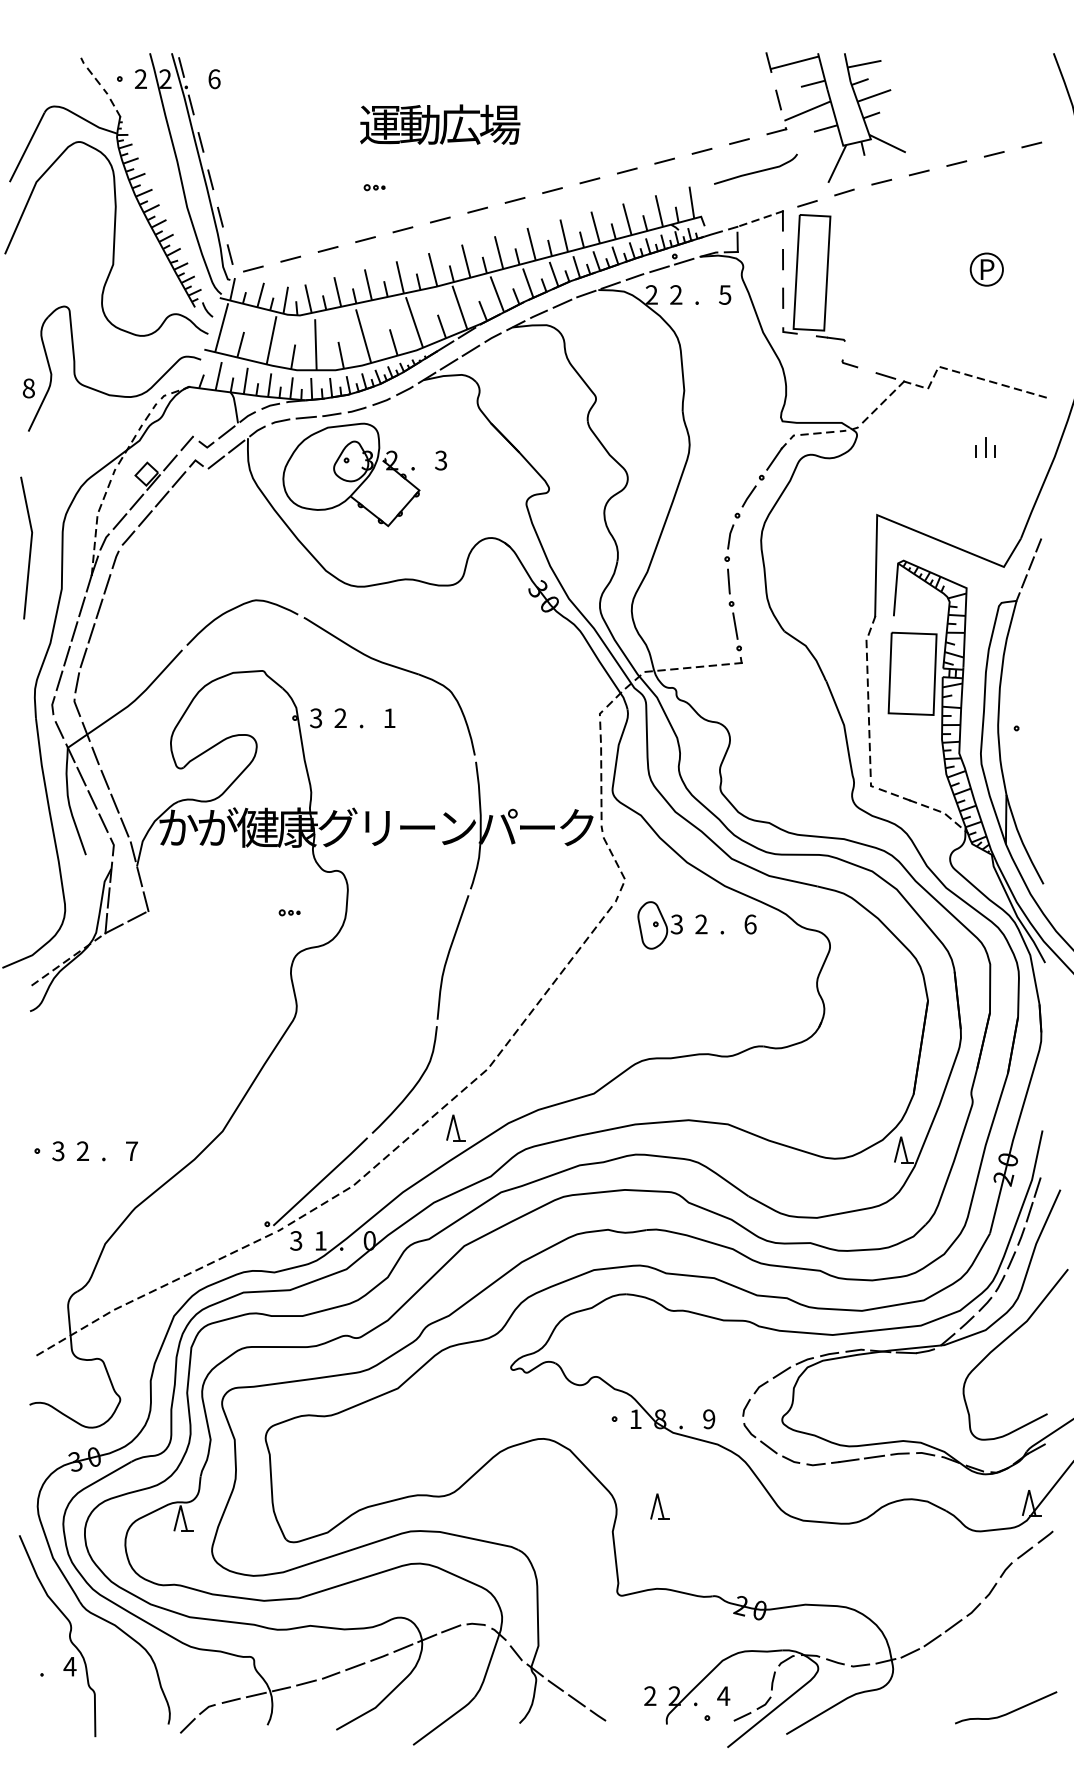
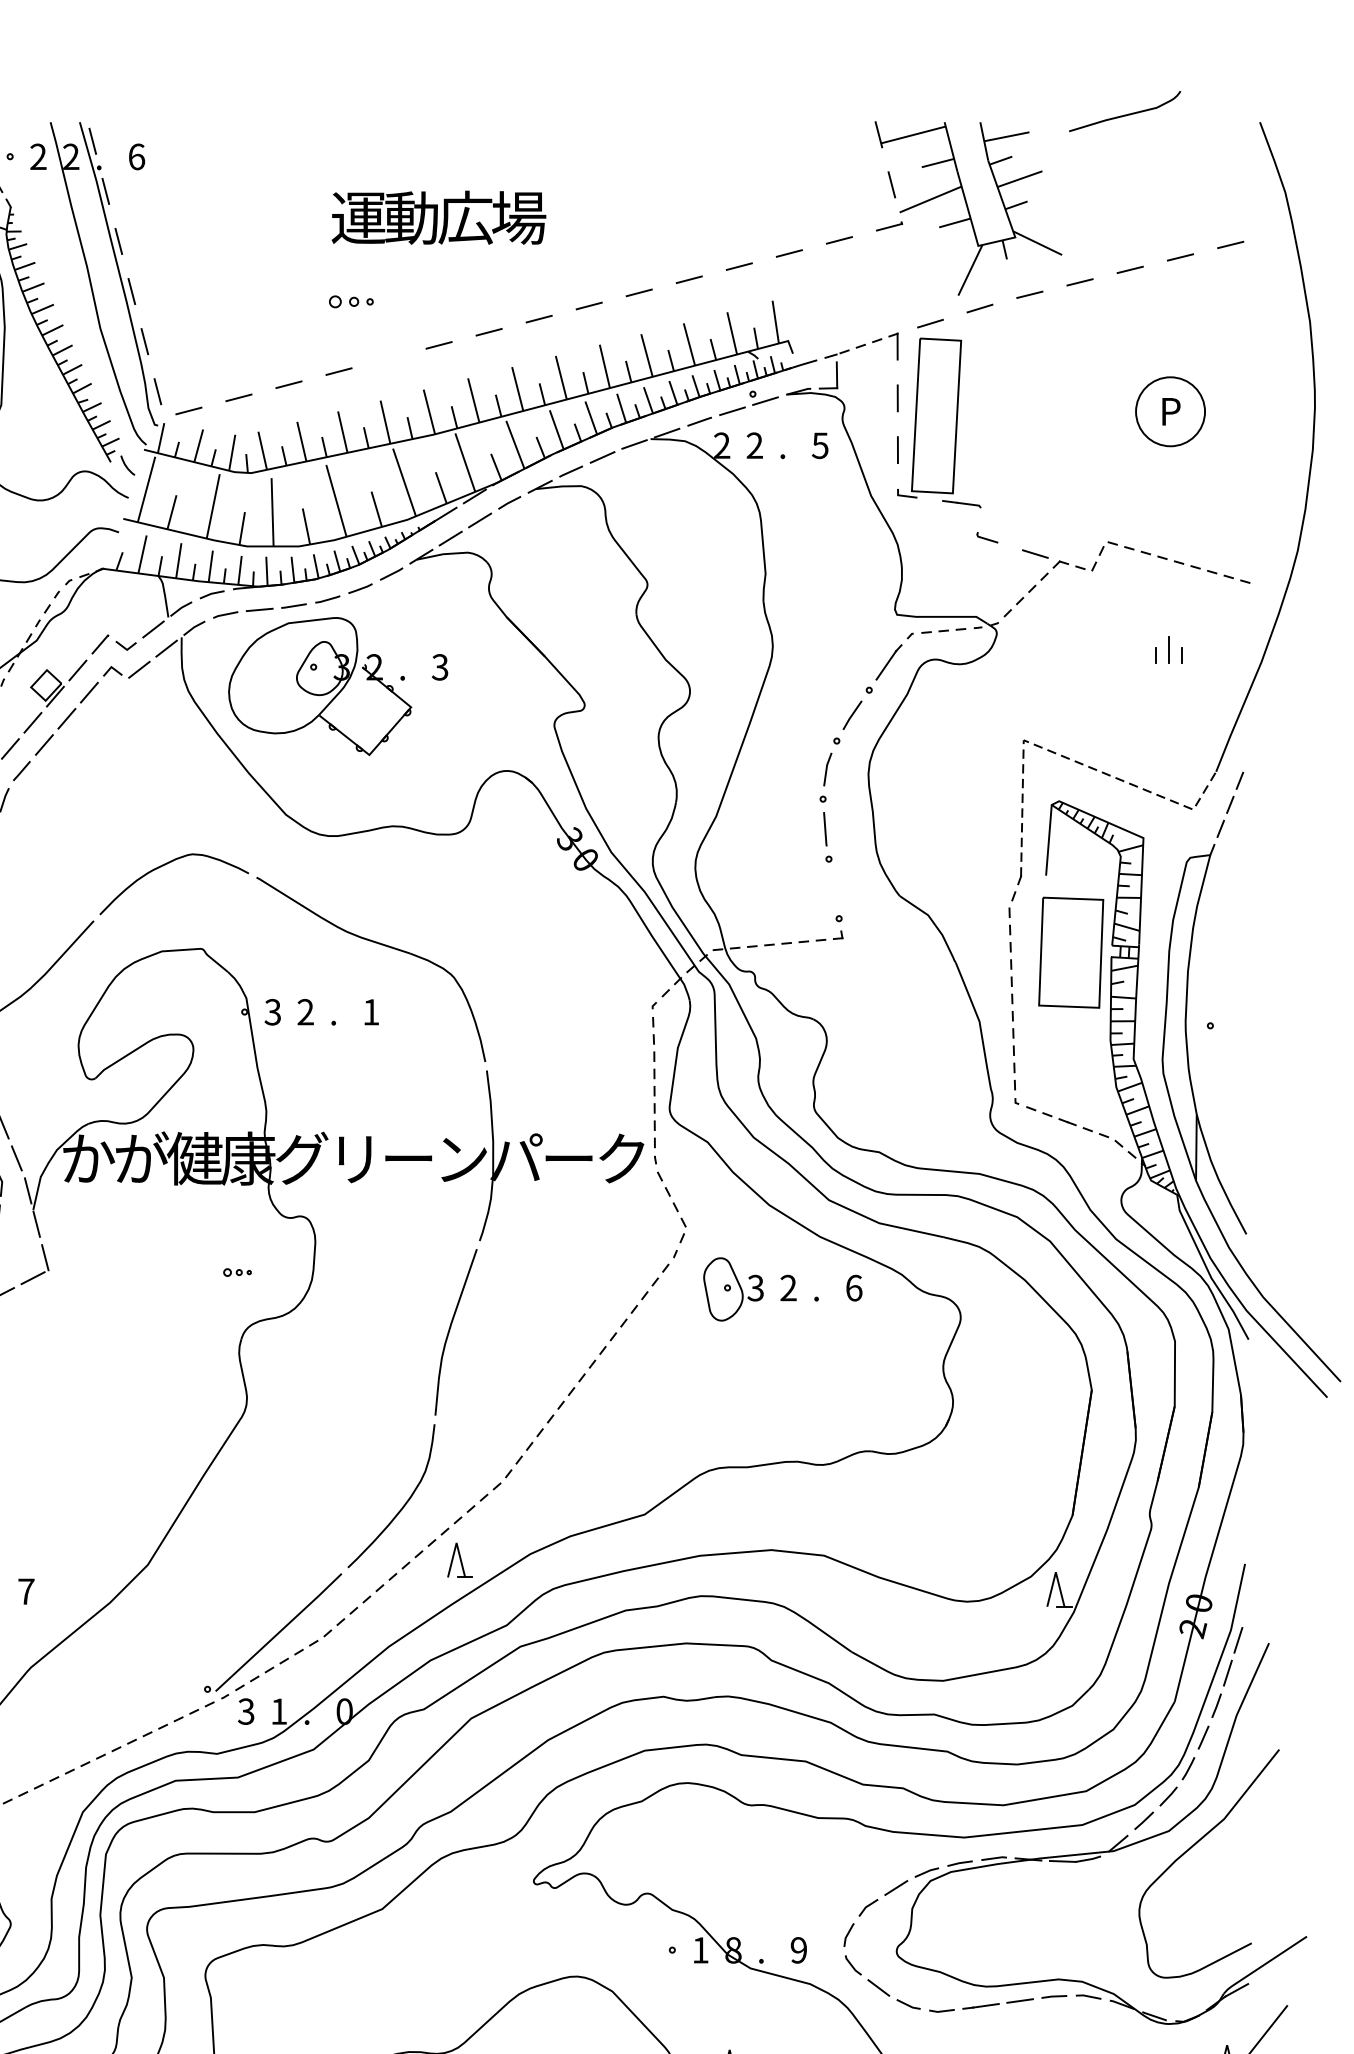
curve: (755, 171) -> (1124, 114), moved
part: (374, 187) -> (351, 301), size x1.6
line: (402, 229) -> (388, 358), removed
circle: (986, 269) -> (1170, 411), size x1.6
line: (909, 528) -> (1067, 758), solid -> dashed
line: (735, 625) -> (834, 888), removed

